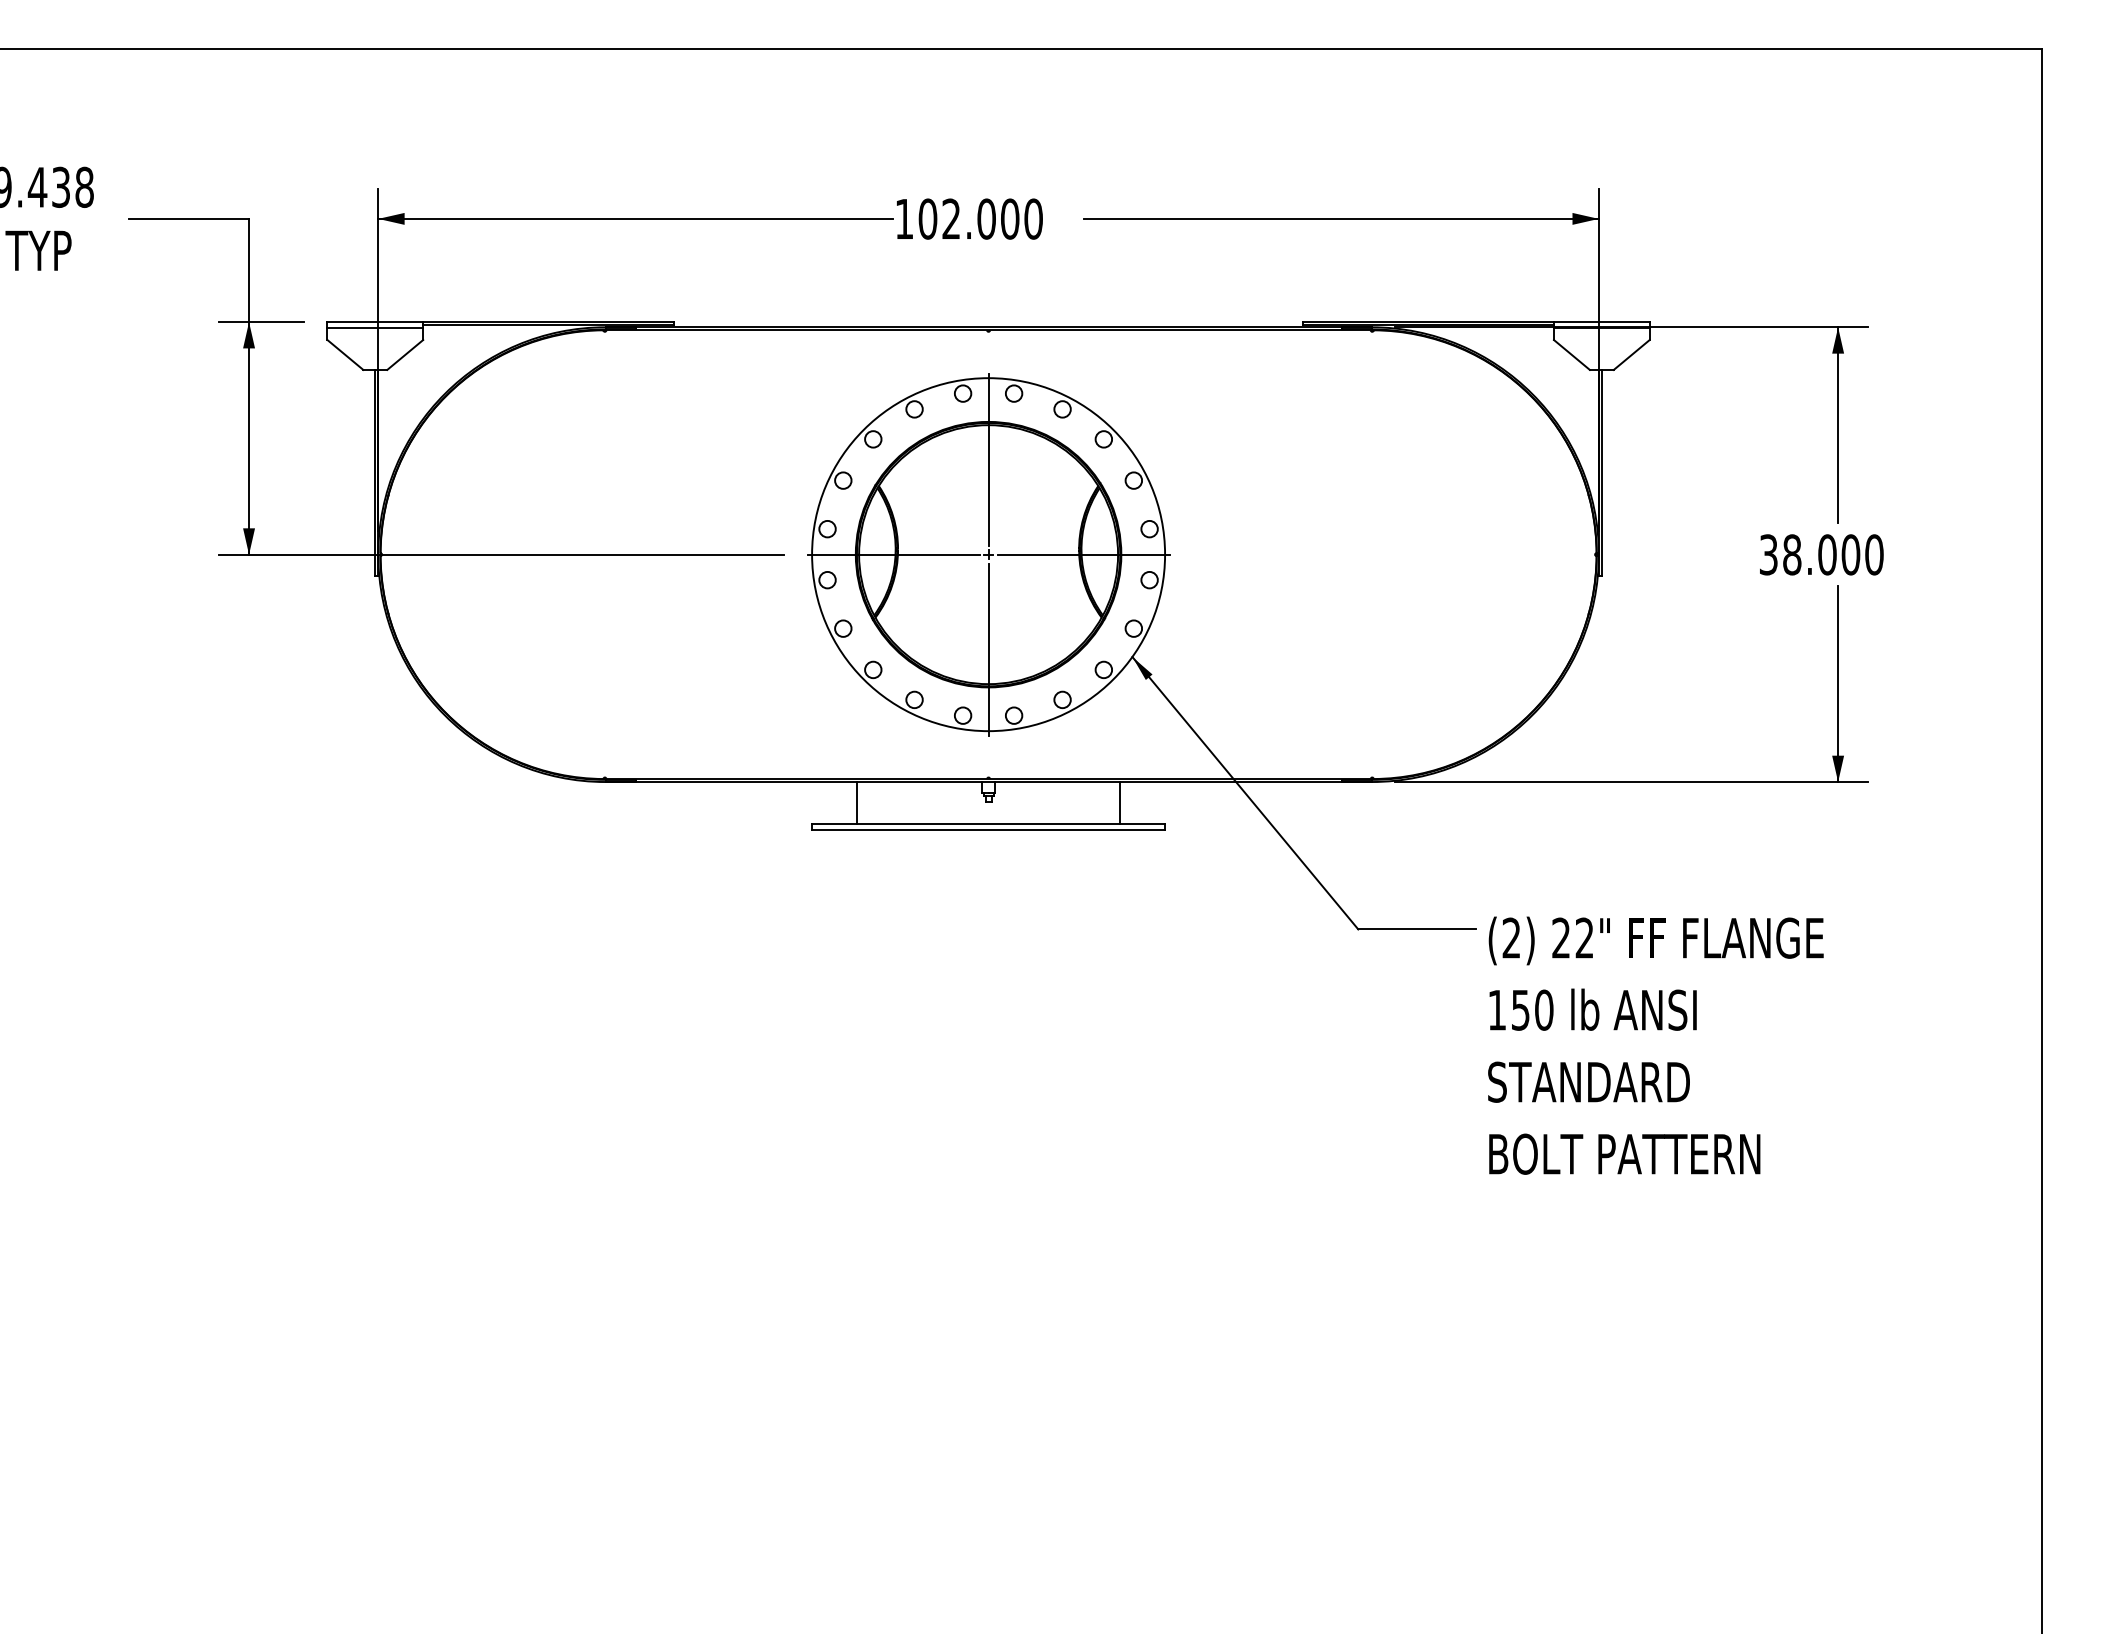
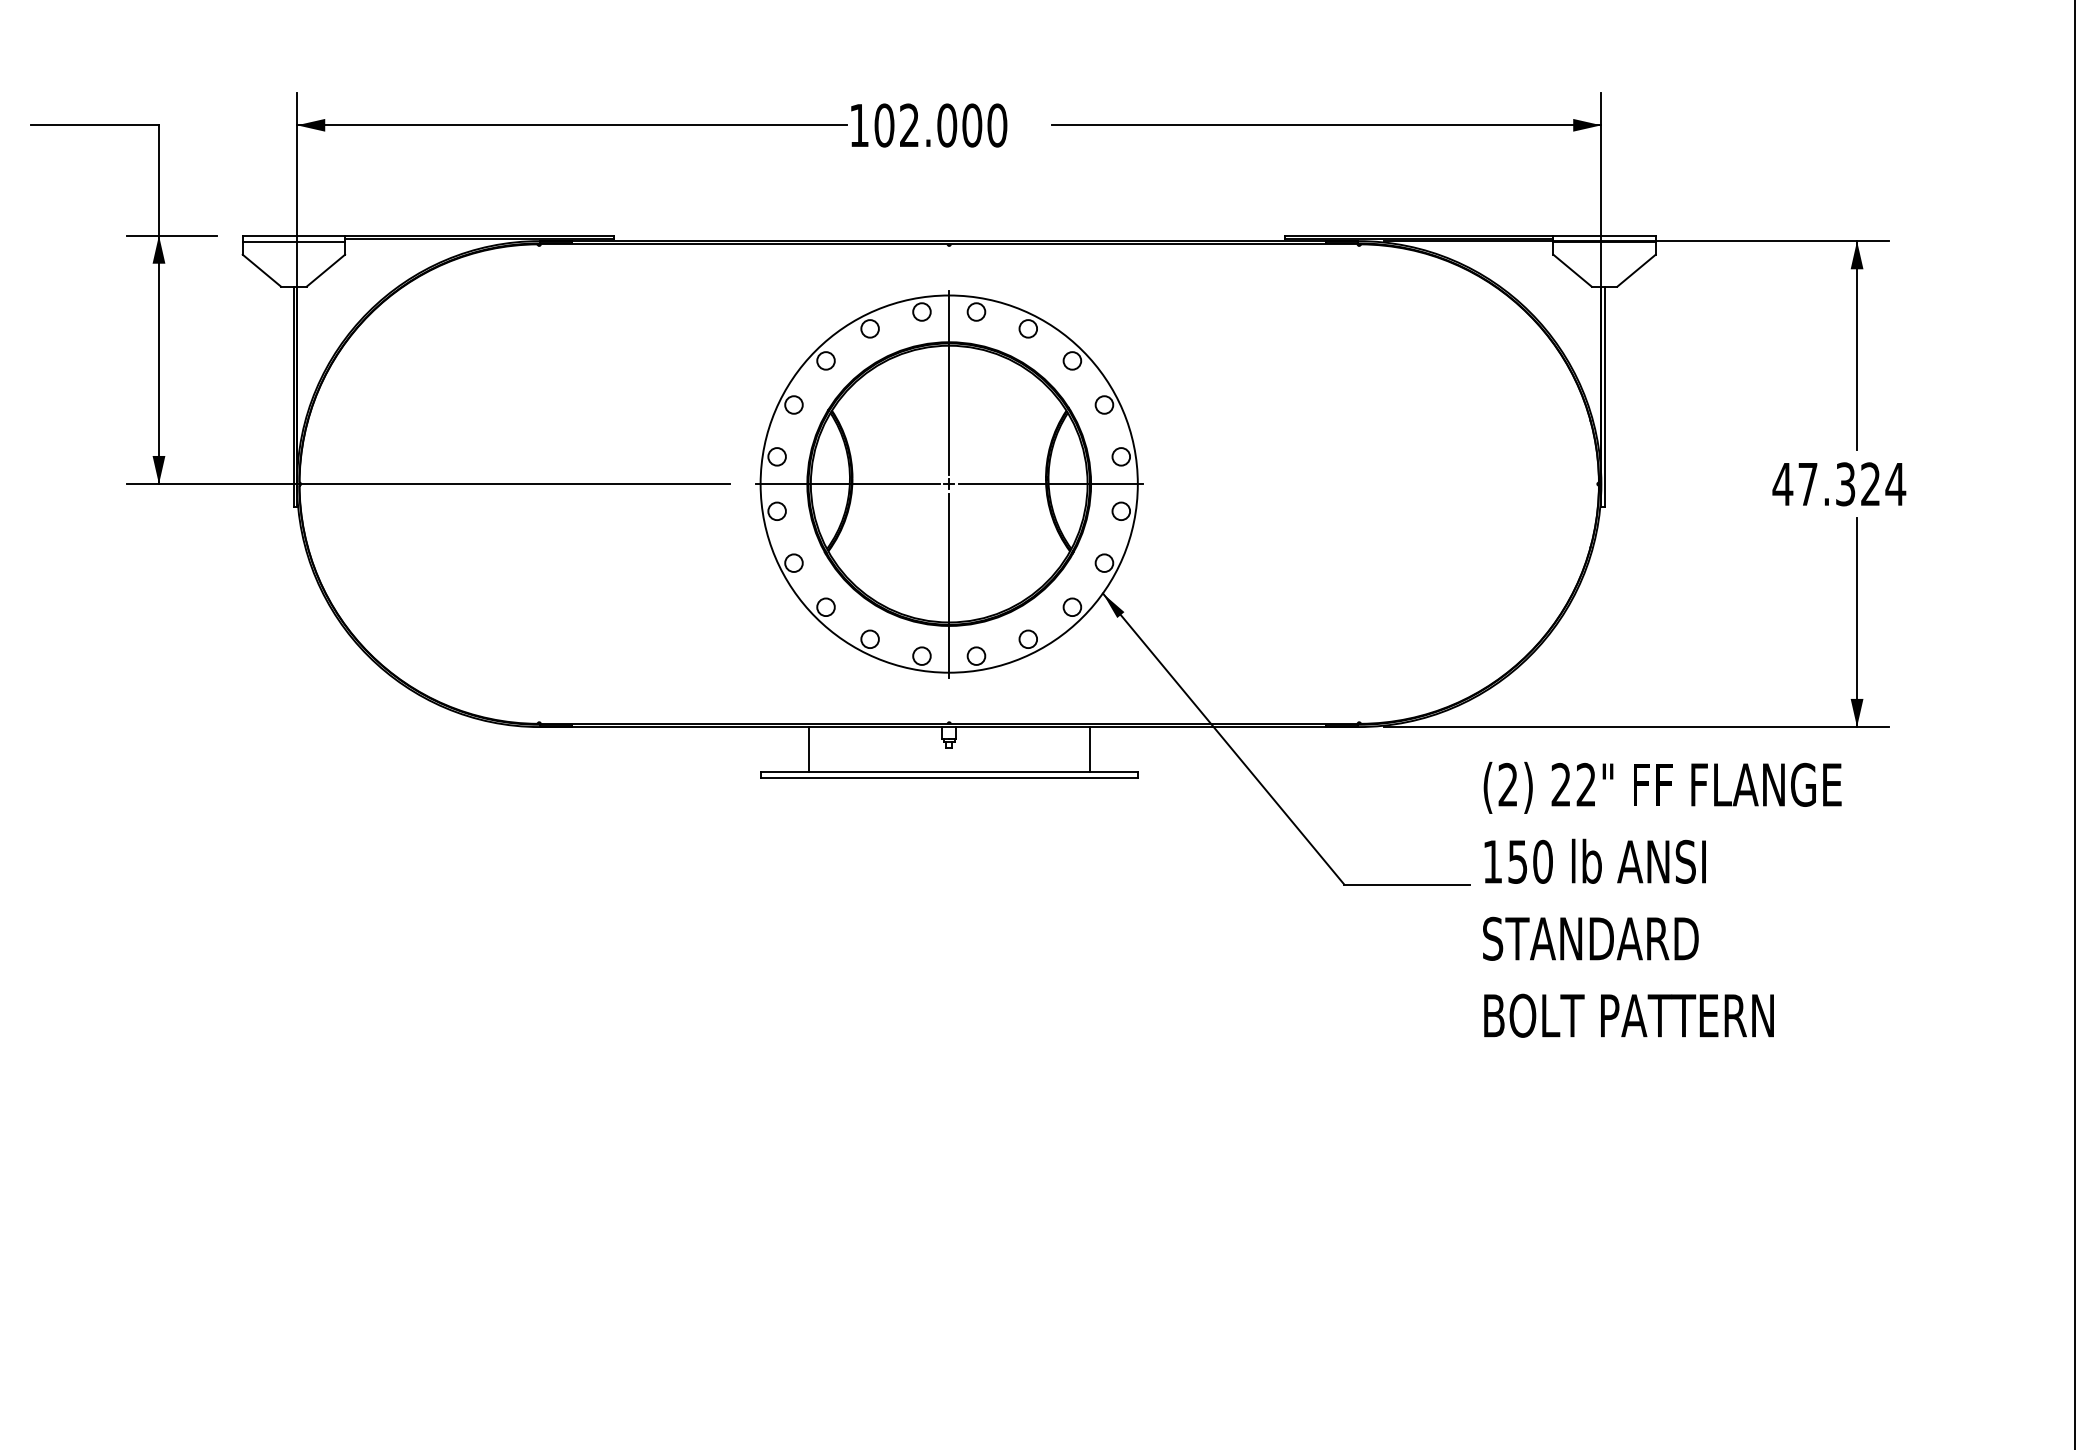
text: (1821, 554) -> (1839, 483), 38.000 -> 47.324
text: (1655, 1045) -> (1661, 899), moved

